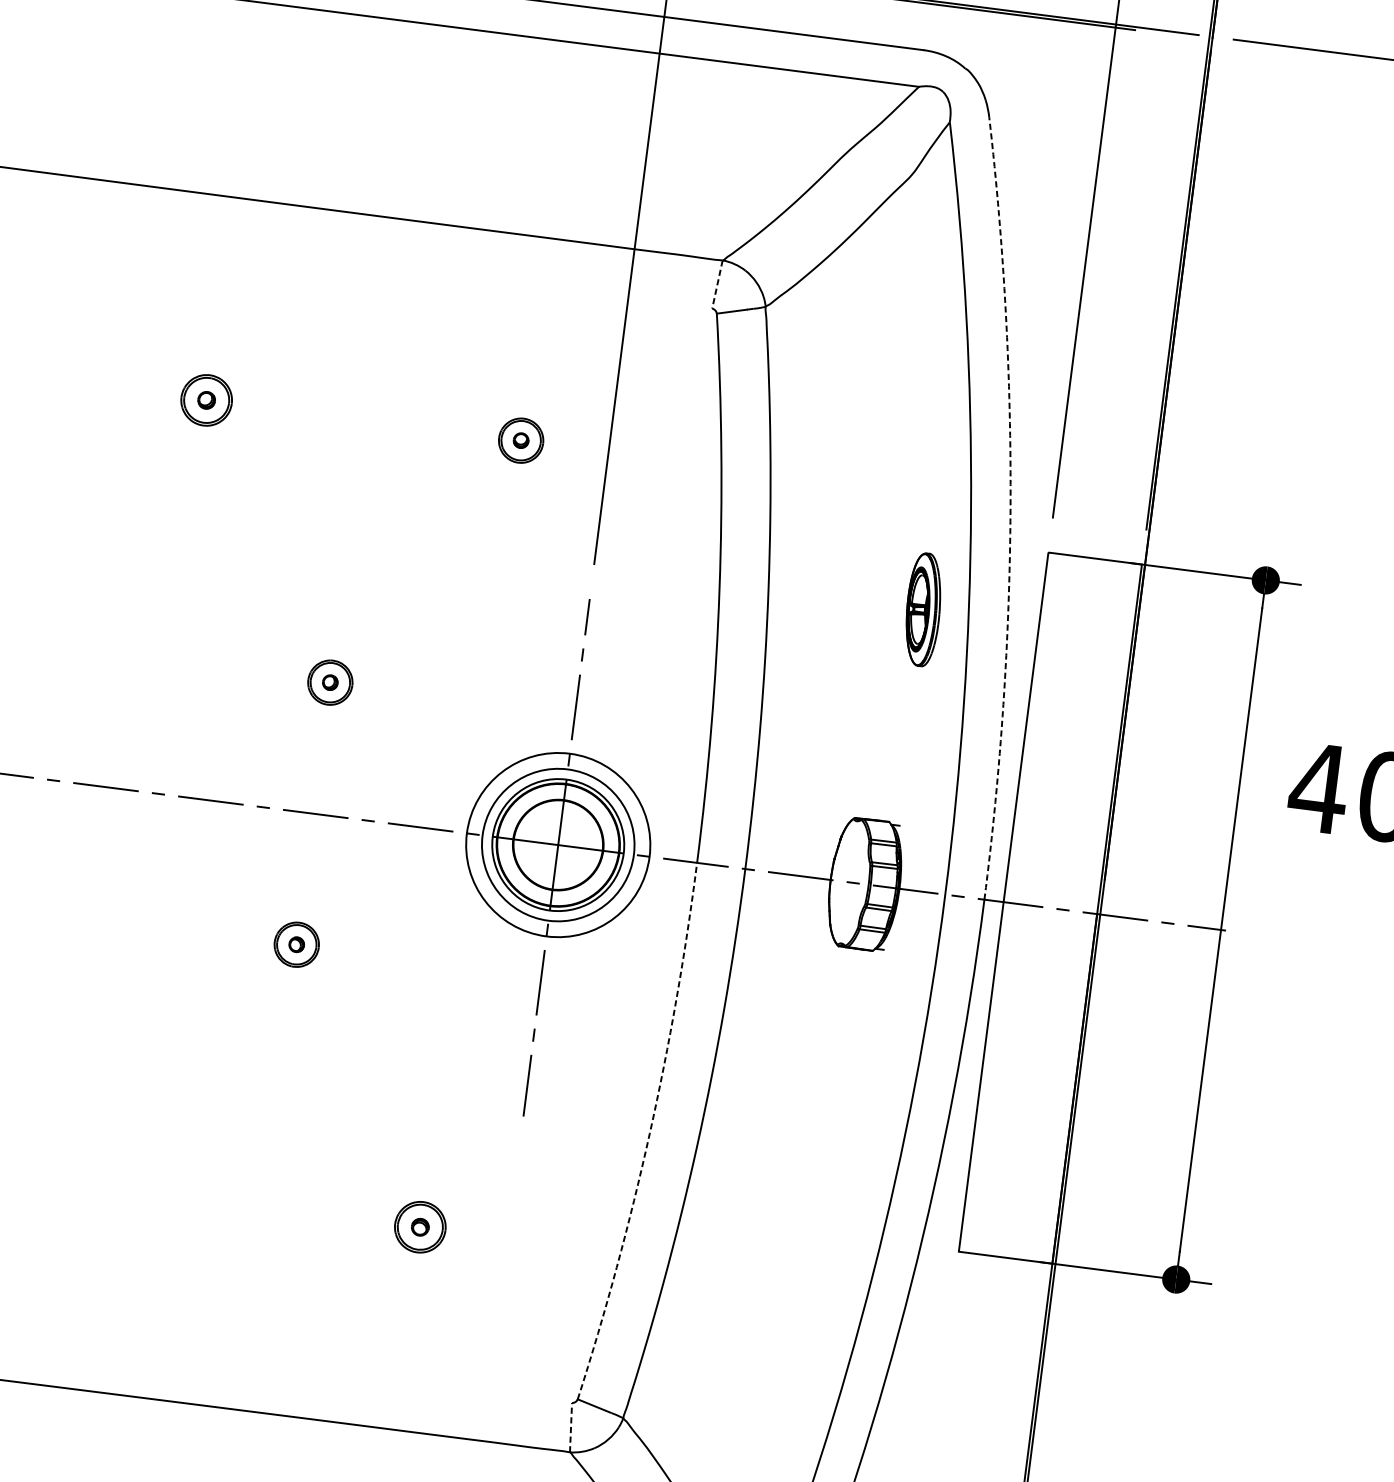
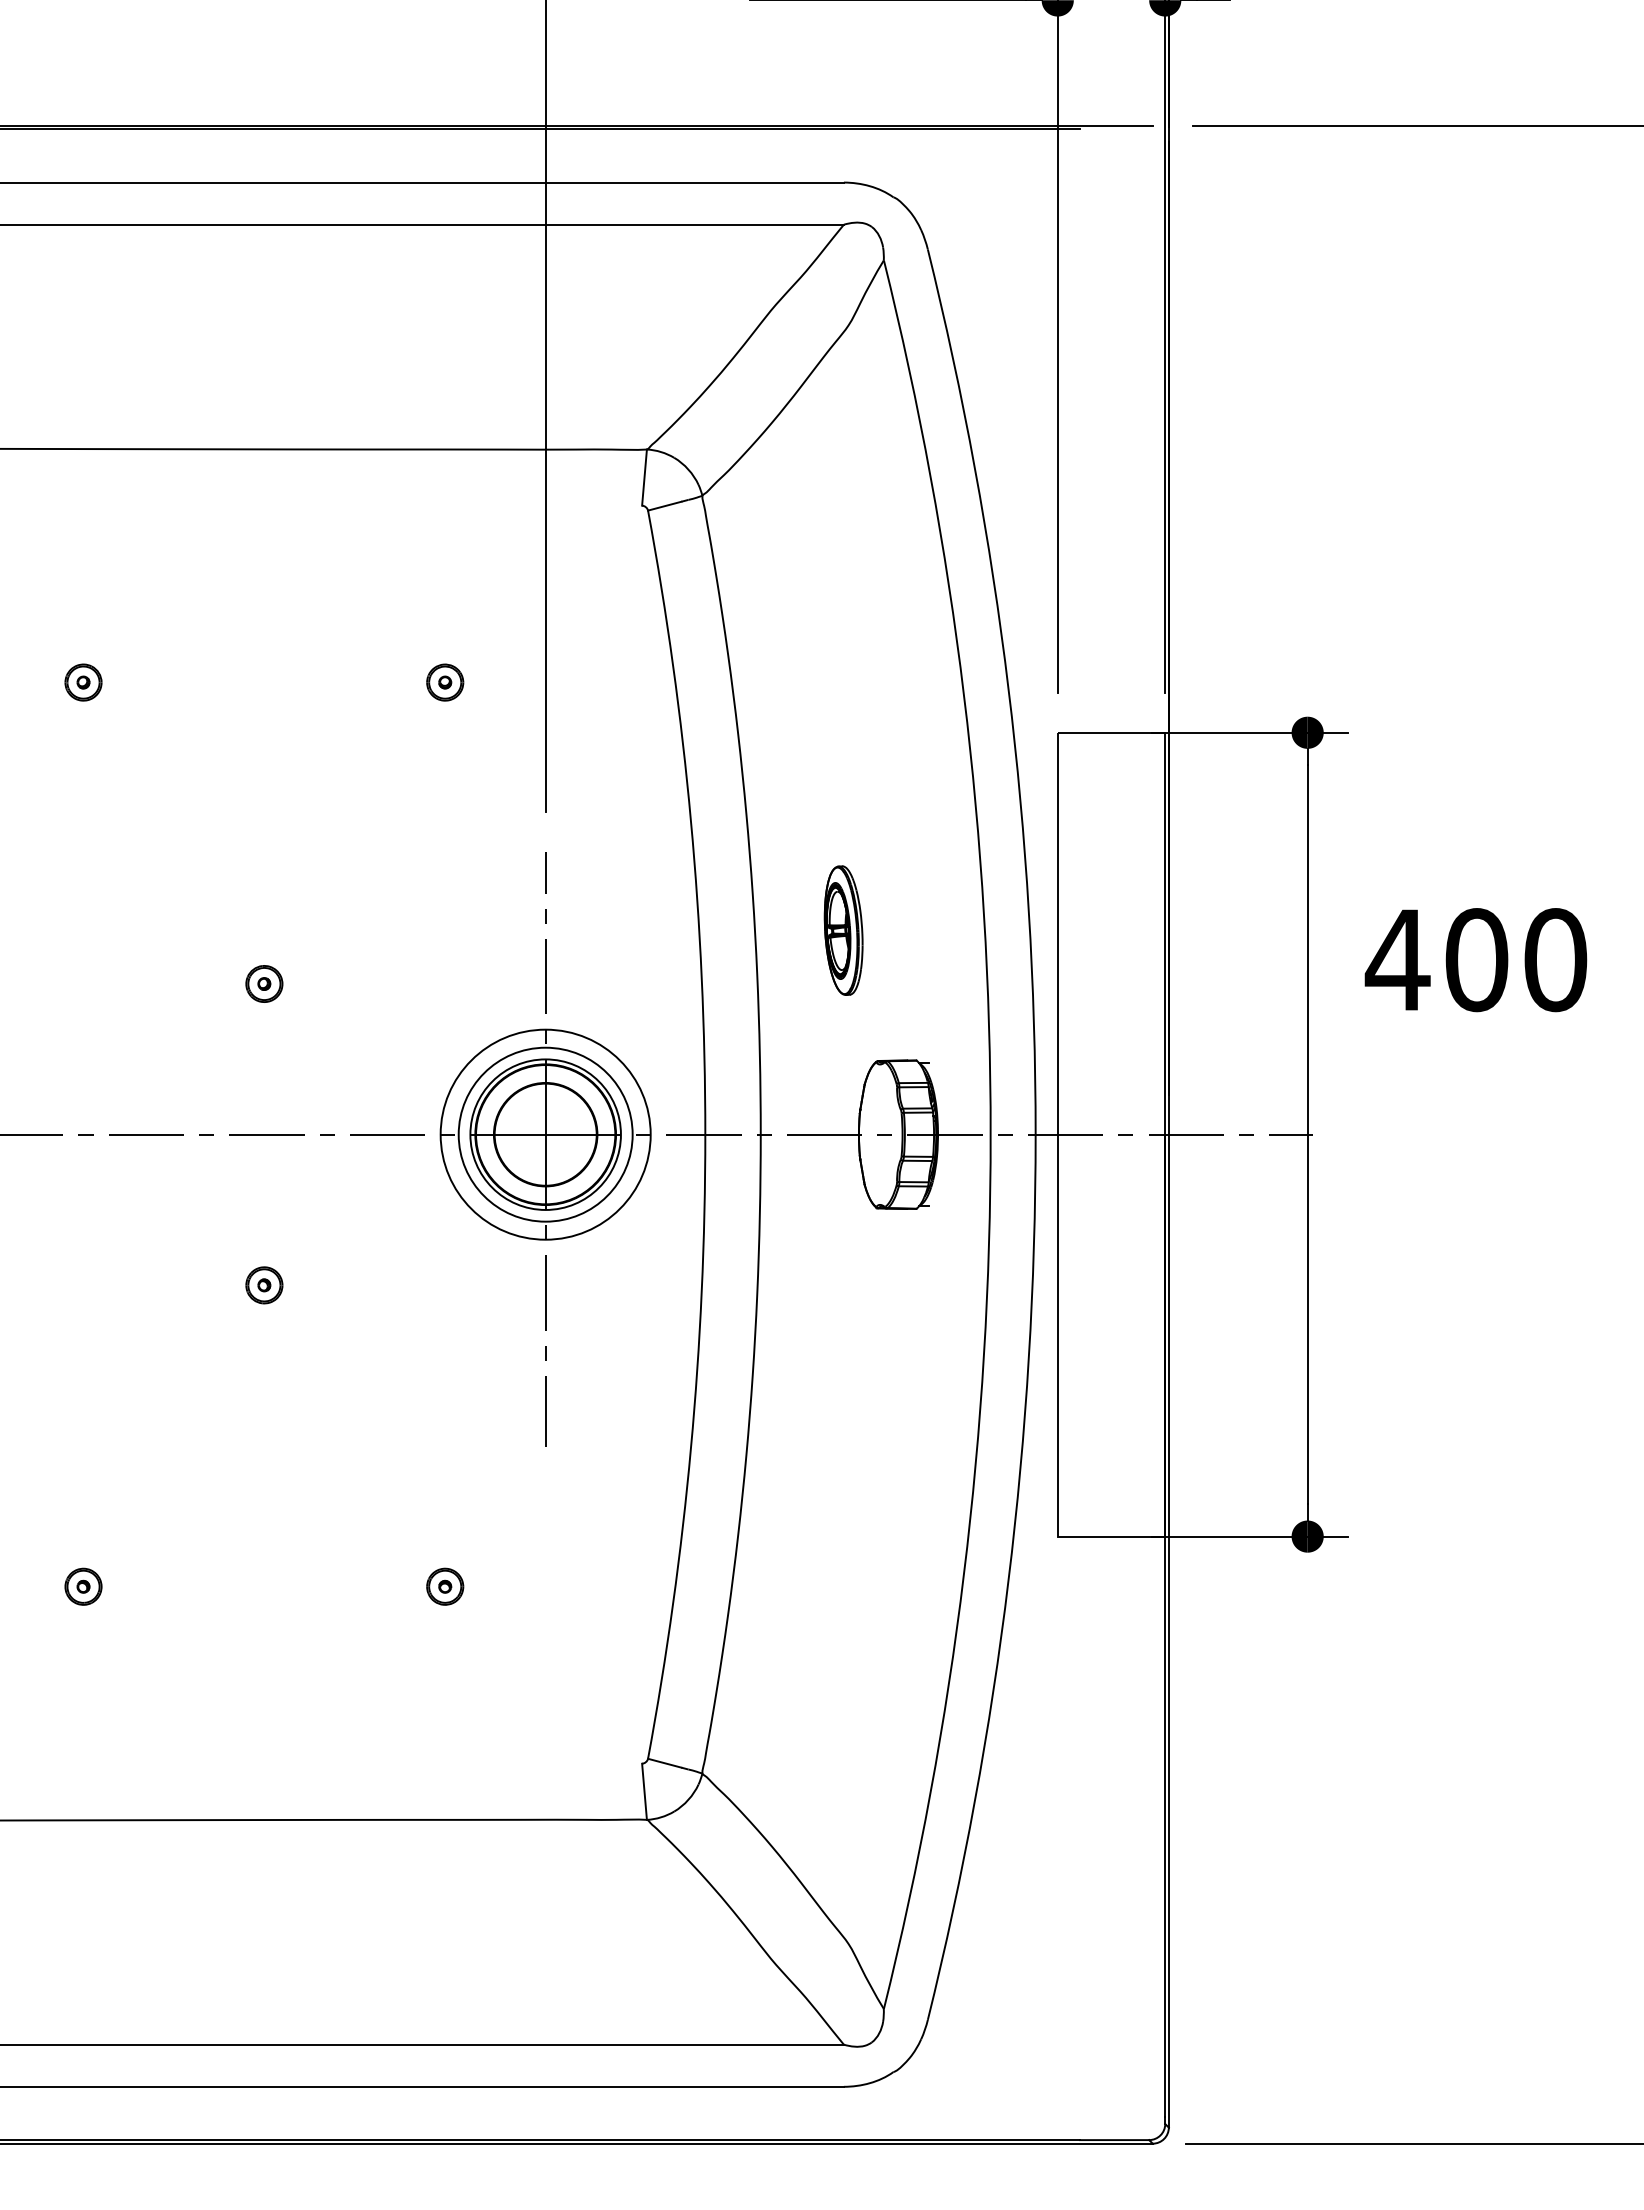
line: (717, 285) -> (644, 478), dashed -> solid
part: (206, 400) -> (83, 682), size x0.62
part: (521, 440) -> (445, 682), size x0.71
arc: (1010, 508) -> (1008, 688), dashed -> solid
part: (923, 609) -> (843, 930), moved
part: (330, 682) -> (264, 983), size x0.71
part: (296, 944) -> (264, 1285), size x0.71
arc: (650, 1134) -> (691, 1448), dashed -> solid
part: (105, 1186) -> (83, 1586), added
part: (420, 1226) -> (445, 1586), size x0.62
line: (571, 1427) -> (644, 1791), dashed -> solid

